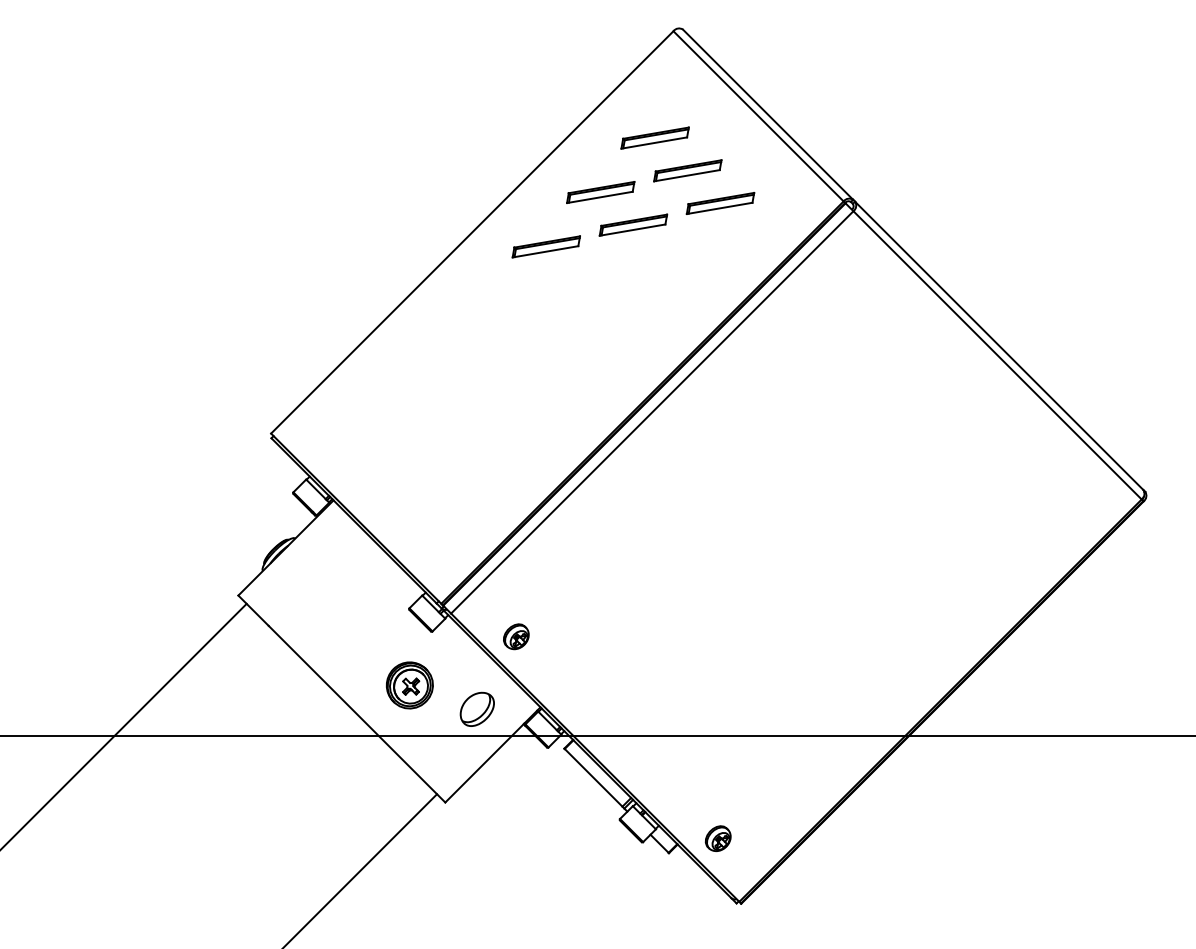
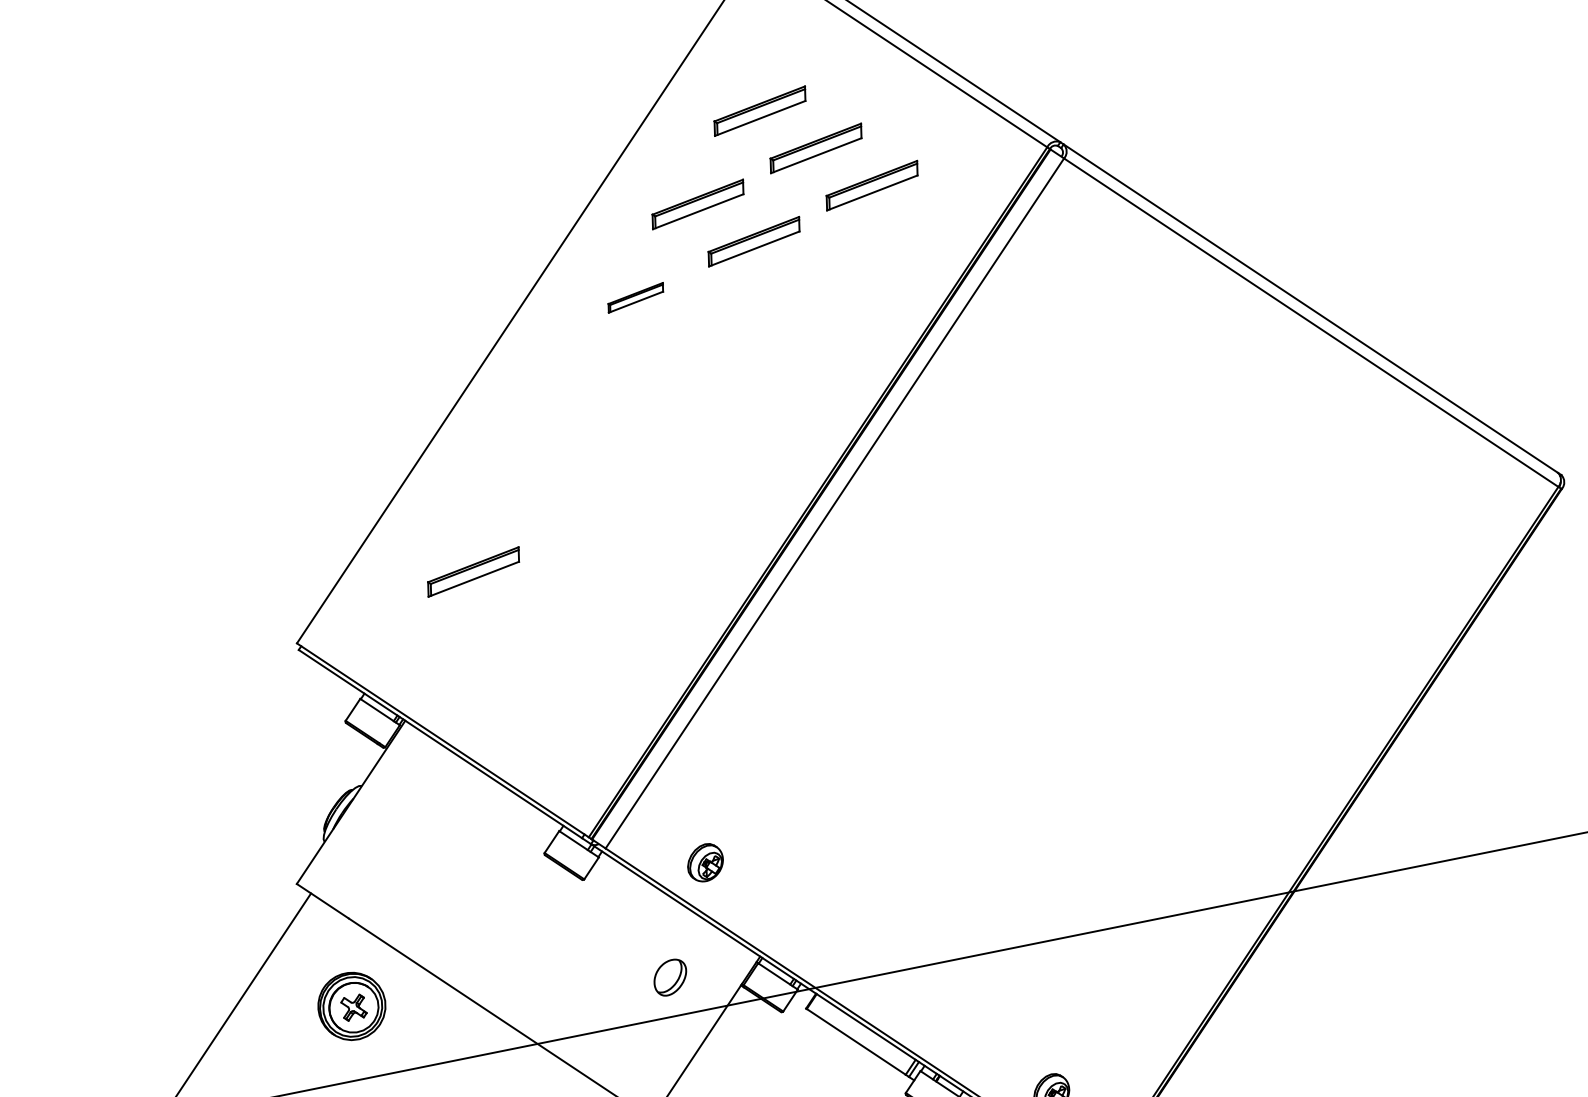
part: (545, 246) -> (634, 297), size x0.6
part: (399, 409) -> (473, 572), added
part: (409, 685) -> (351, 1006), moved
part: (476, 708) -> (669, 976), size x0.7

